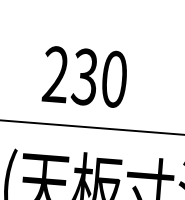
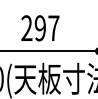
text: (98, 78) -> (46, 28), 230 -> 297

